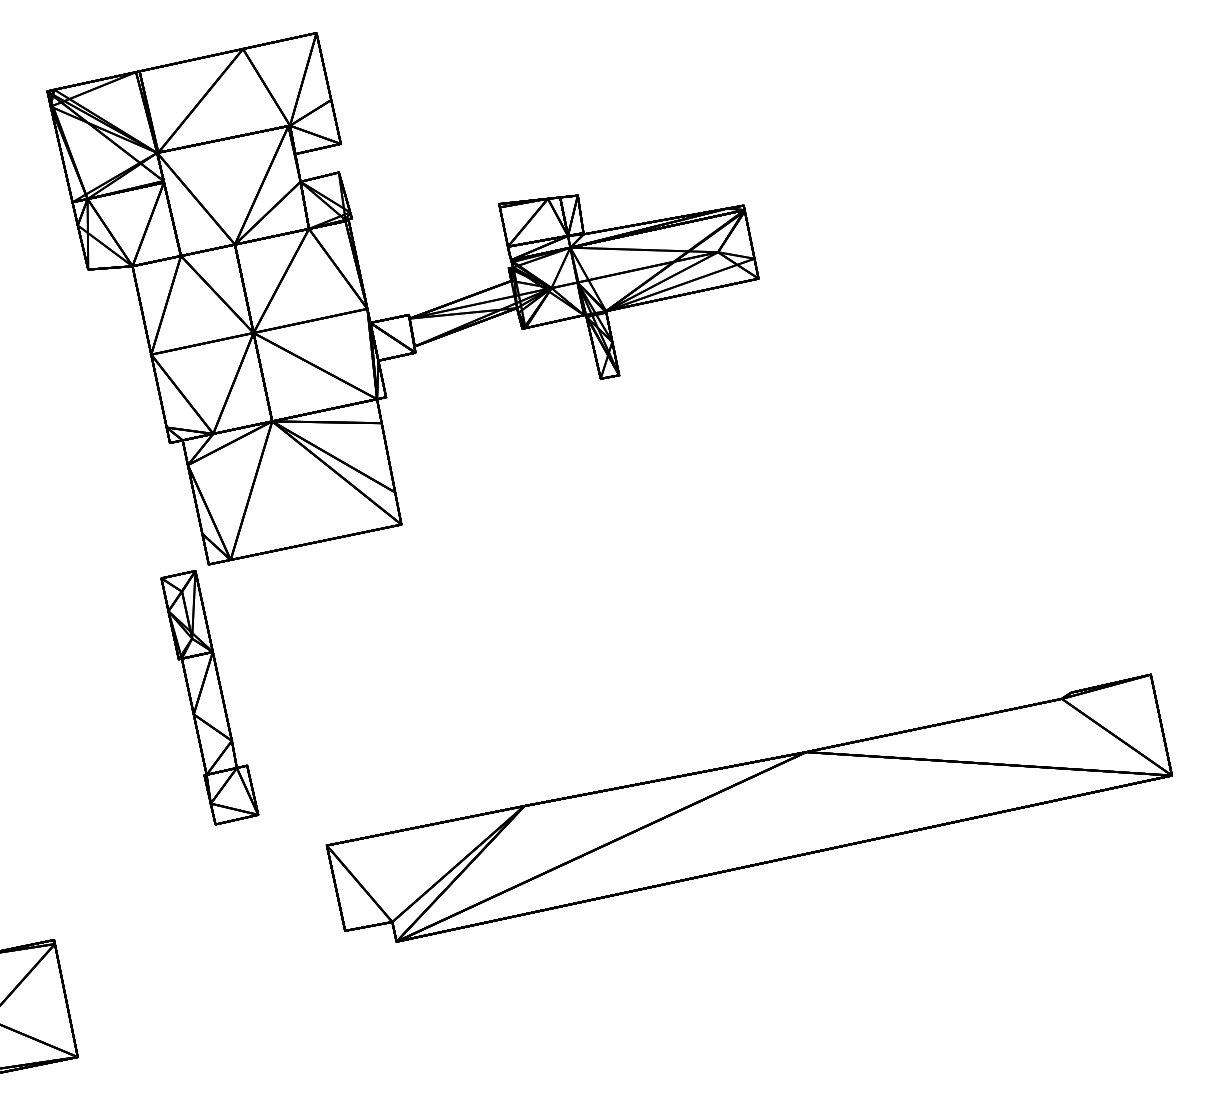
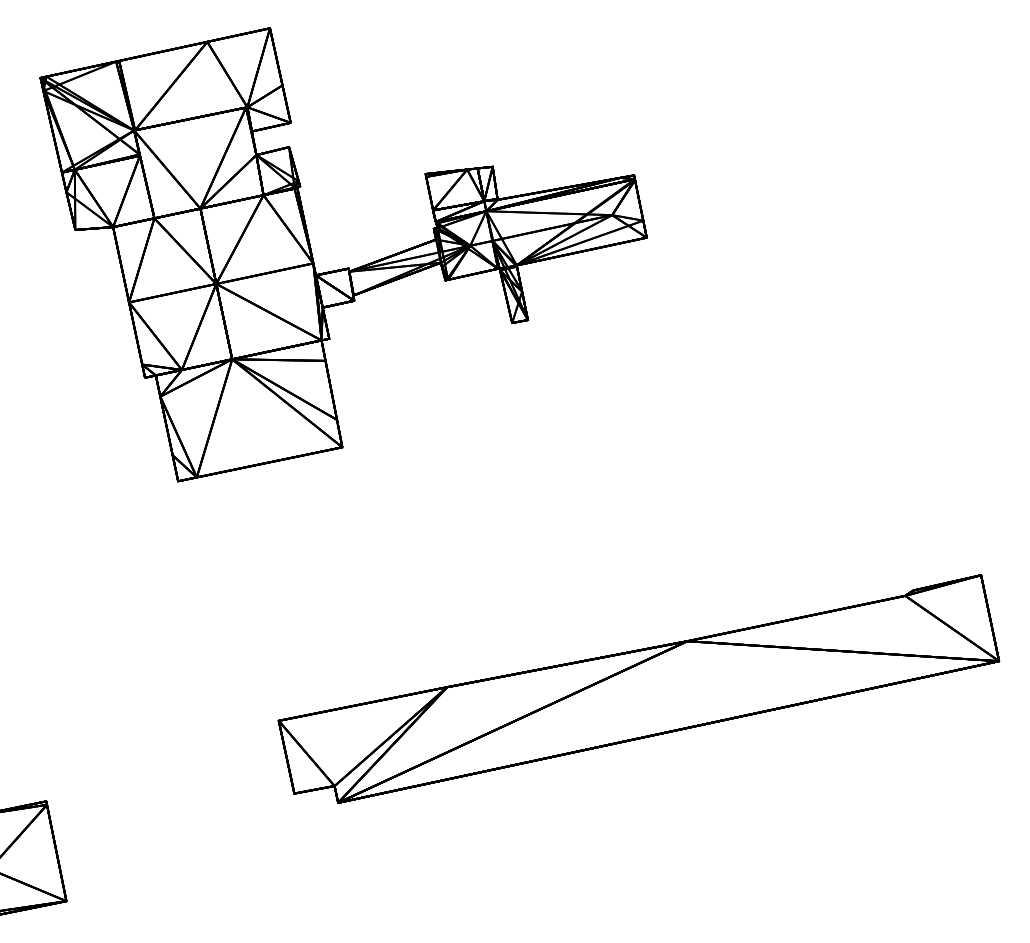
part: (209, 697) -> (178, 594), removed

